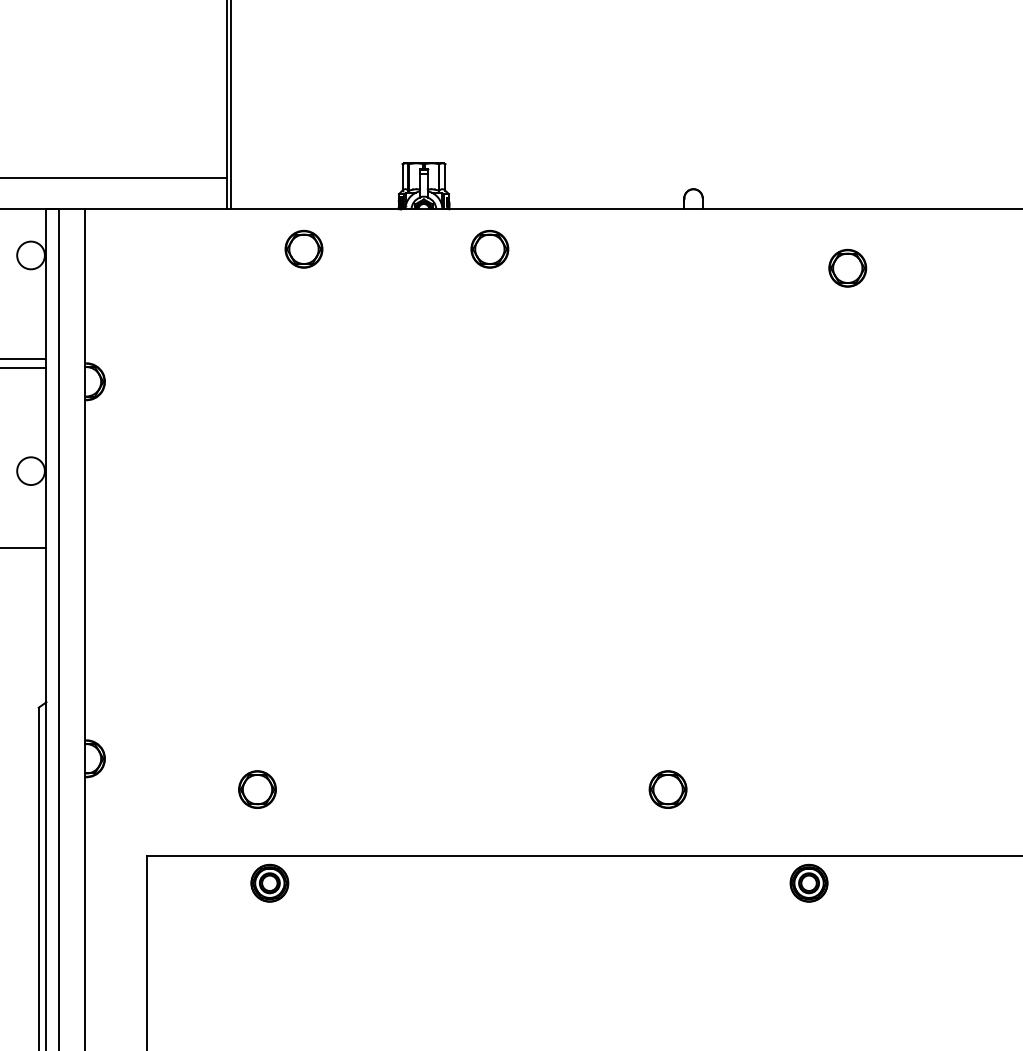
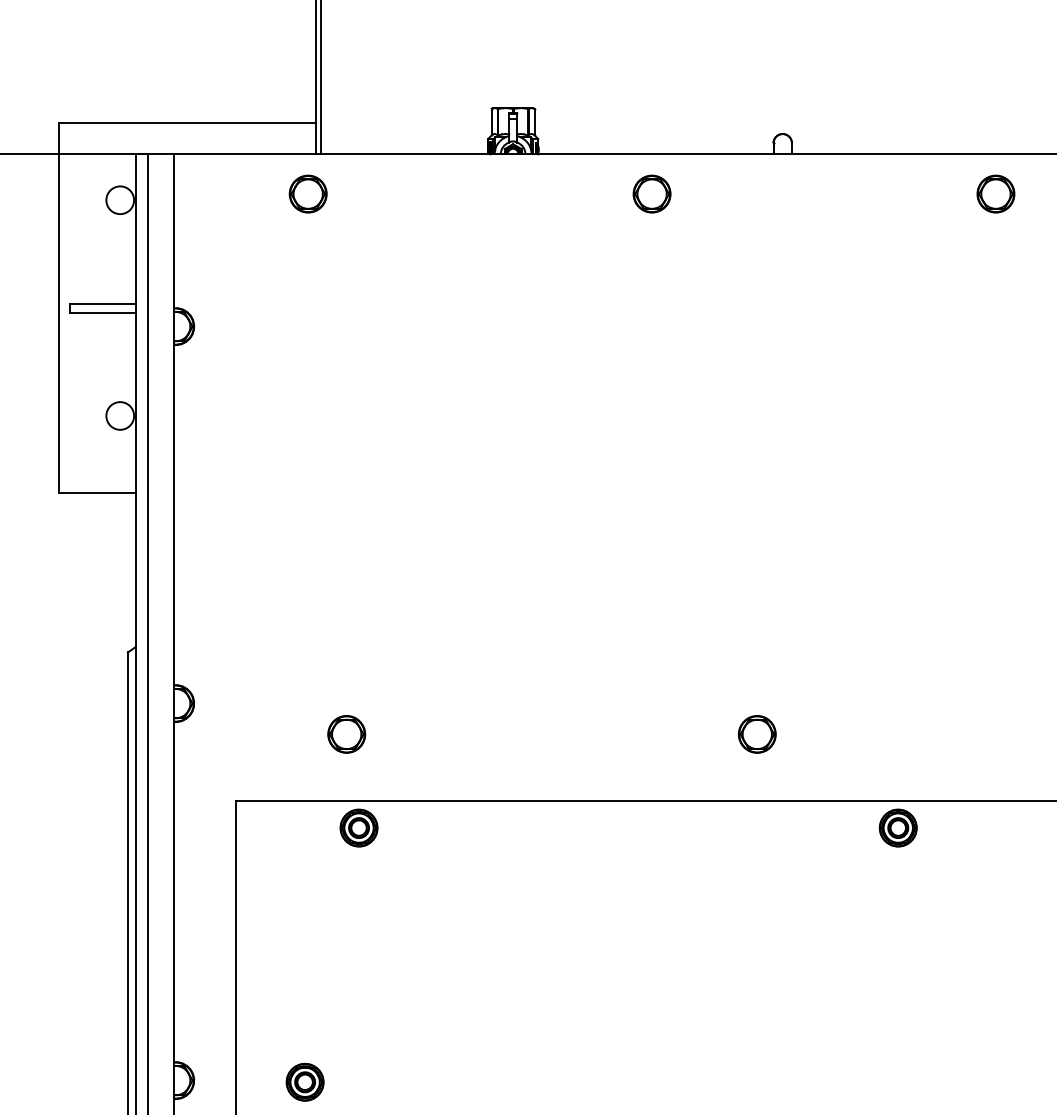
part: (303, 248) -> (307, 193), moved
part: (489, 248) -> (651, 193), moved
part: (847, 267) -> (995, 193), moved

